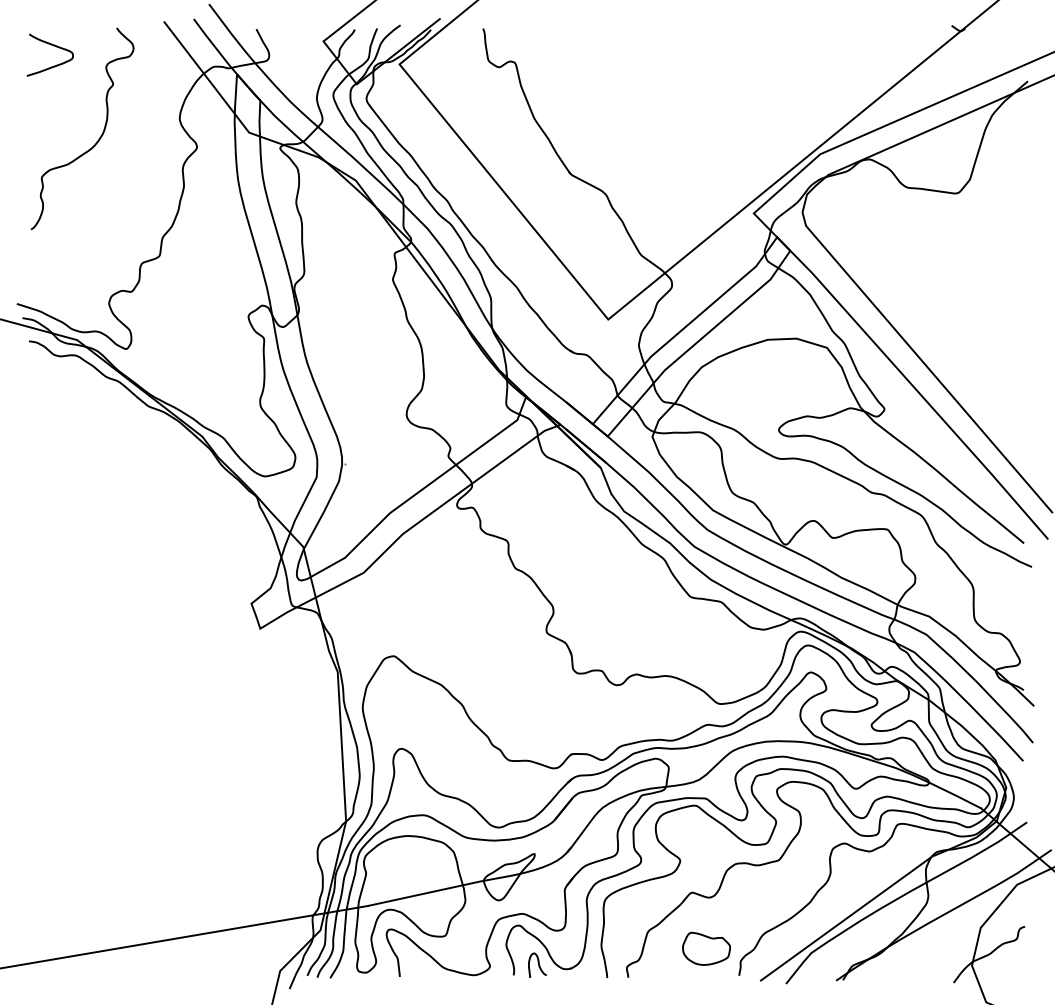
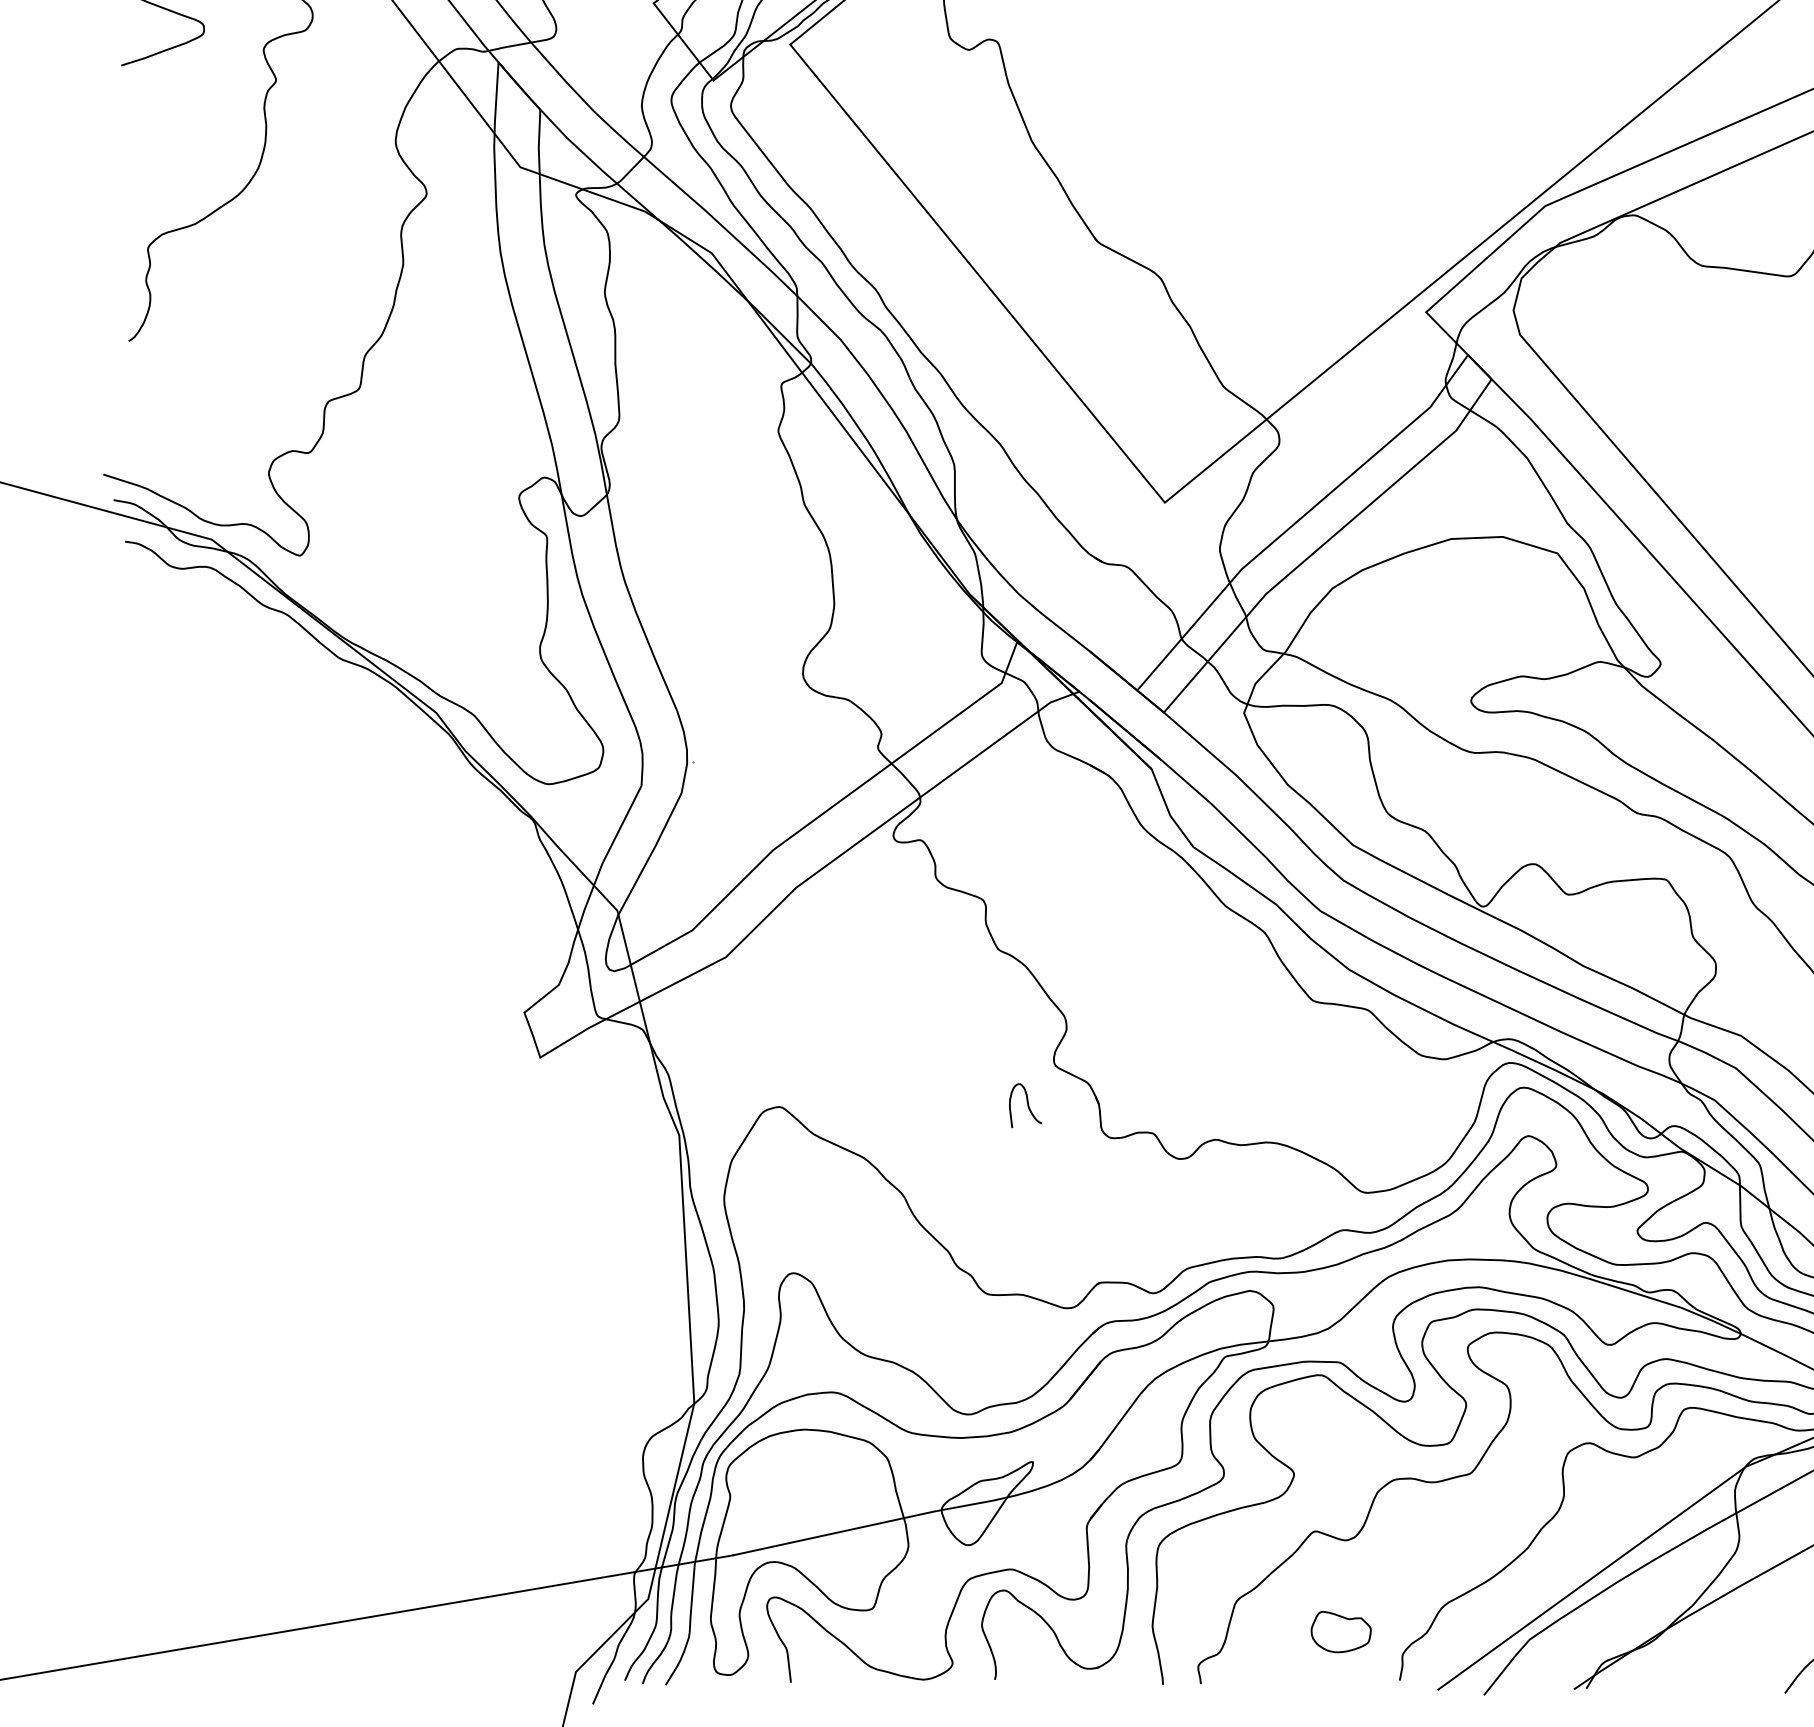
part: (706, 948) -> (1341, 1631), size x0.7
curve: (538, 964) -> (1027, 1103), moved

